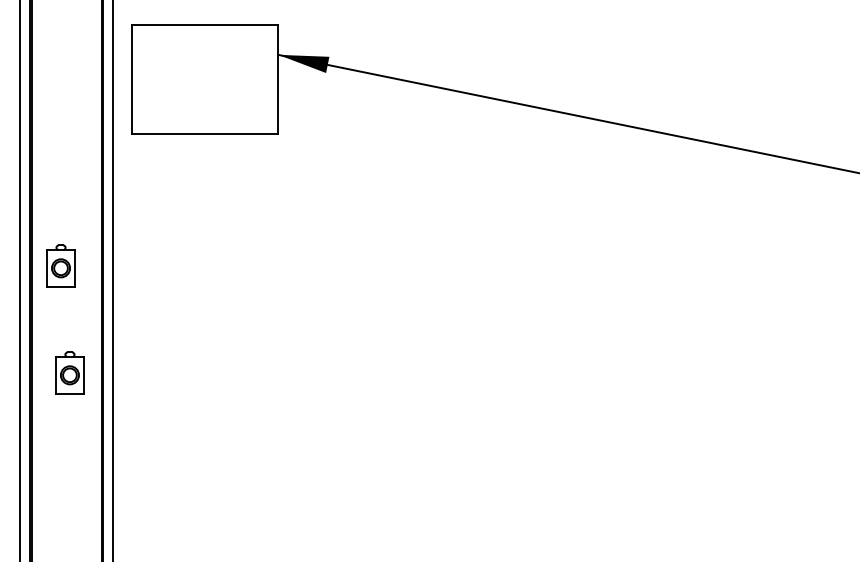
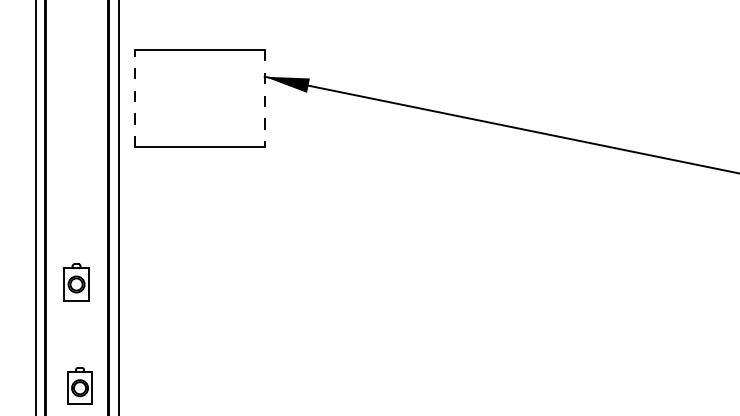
line: (132, 79) -> (135, 98), solid -> dashed
line: (278, 79) -> (264, 98), solid -> dashed
part: (60, 265) -> (76, 282), moved
part: (69, 372) -> (79, 385), moved

